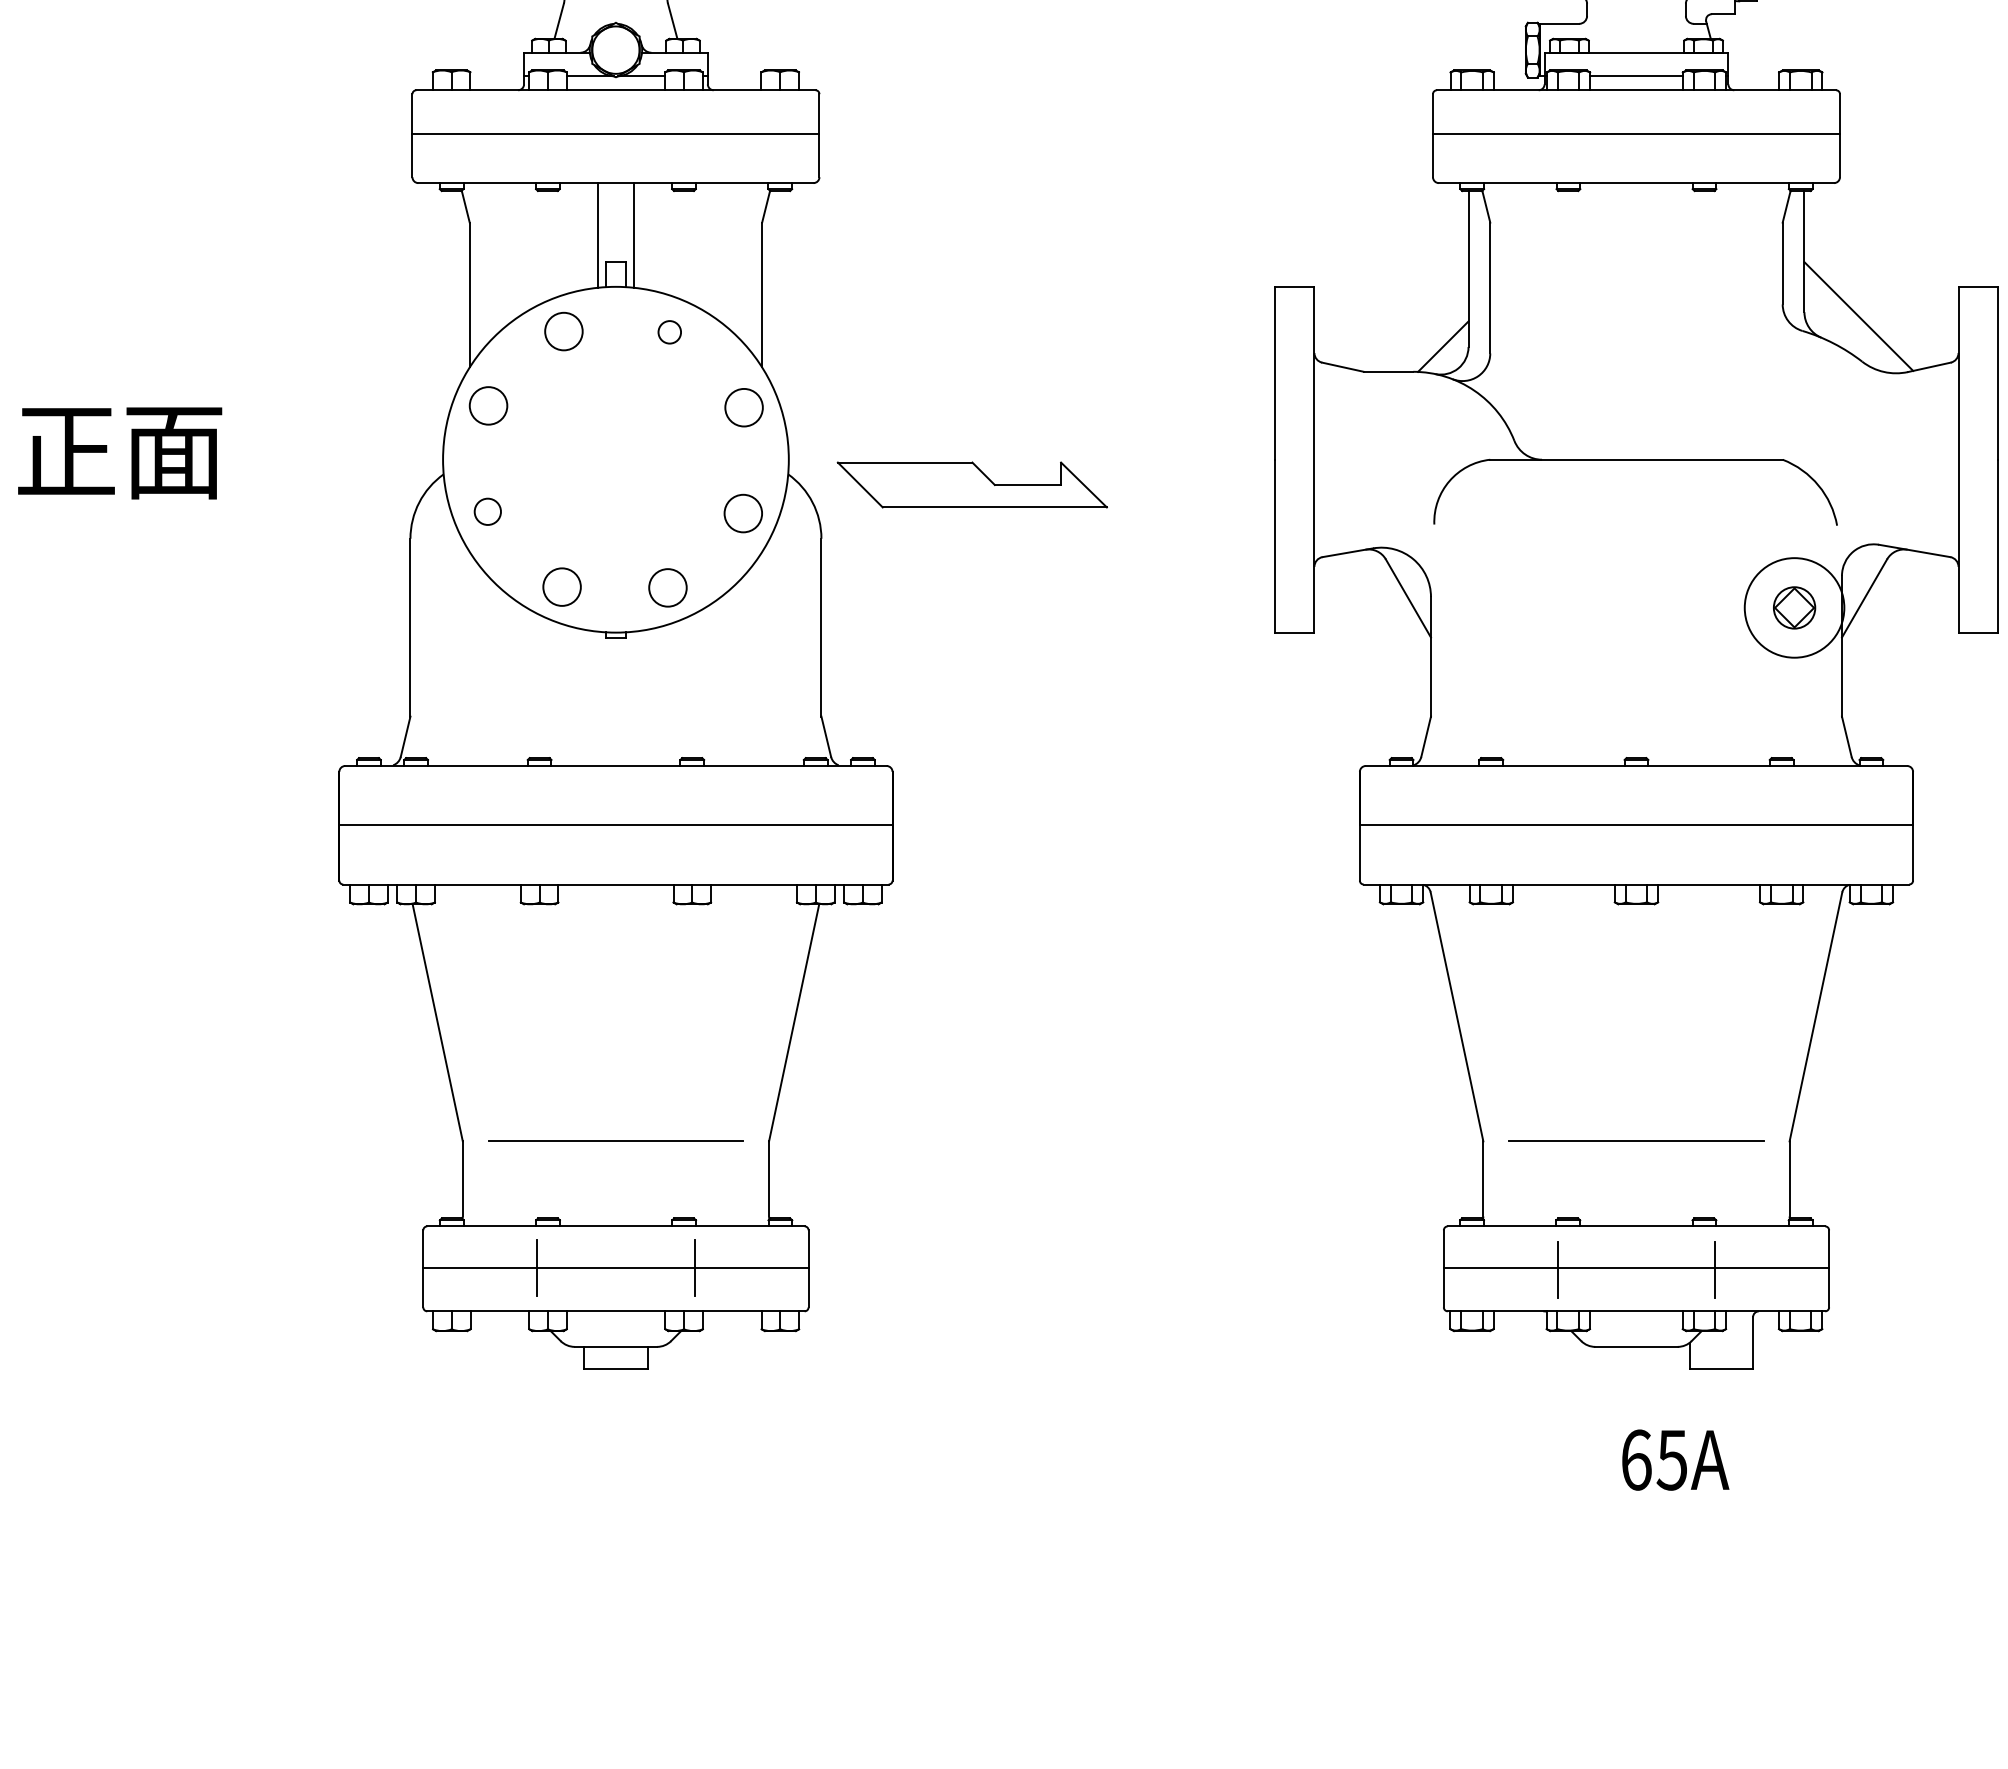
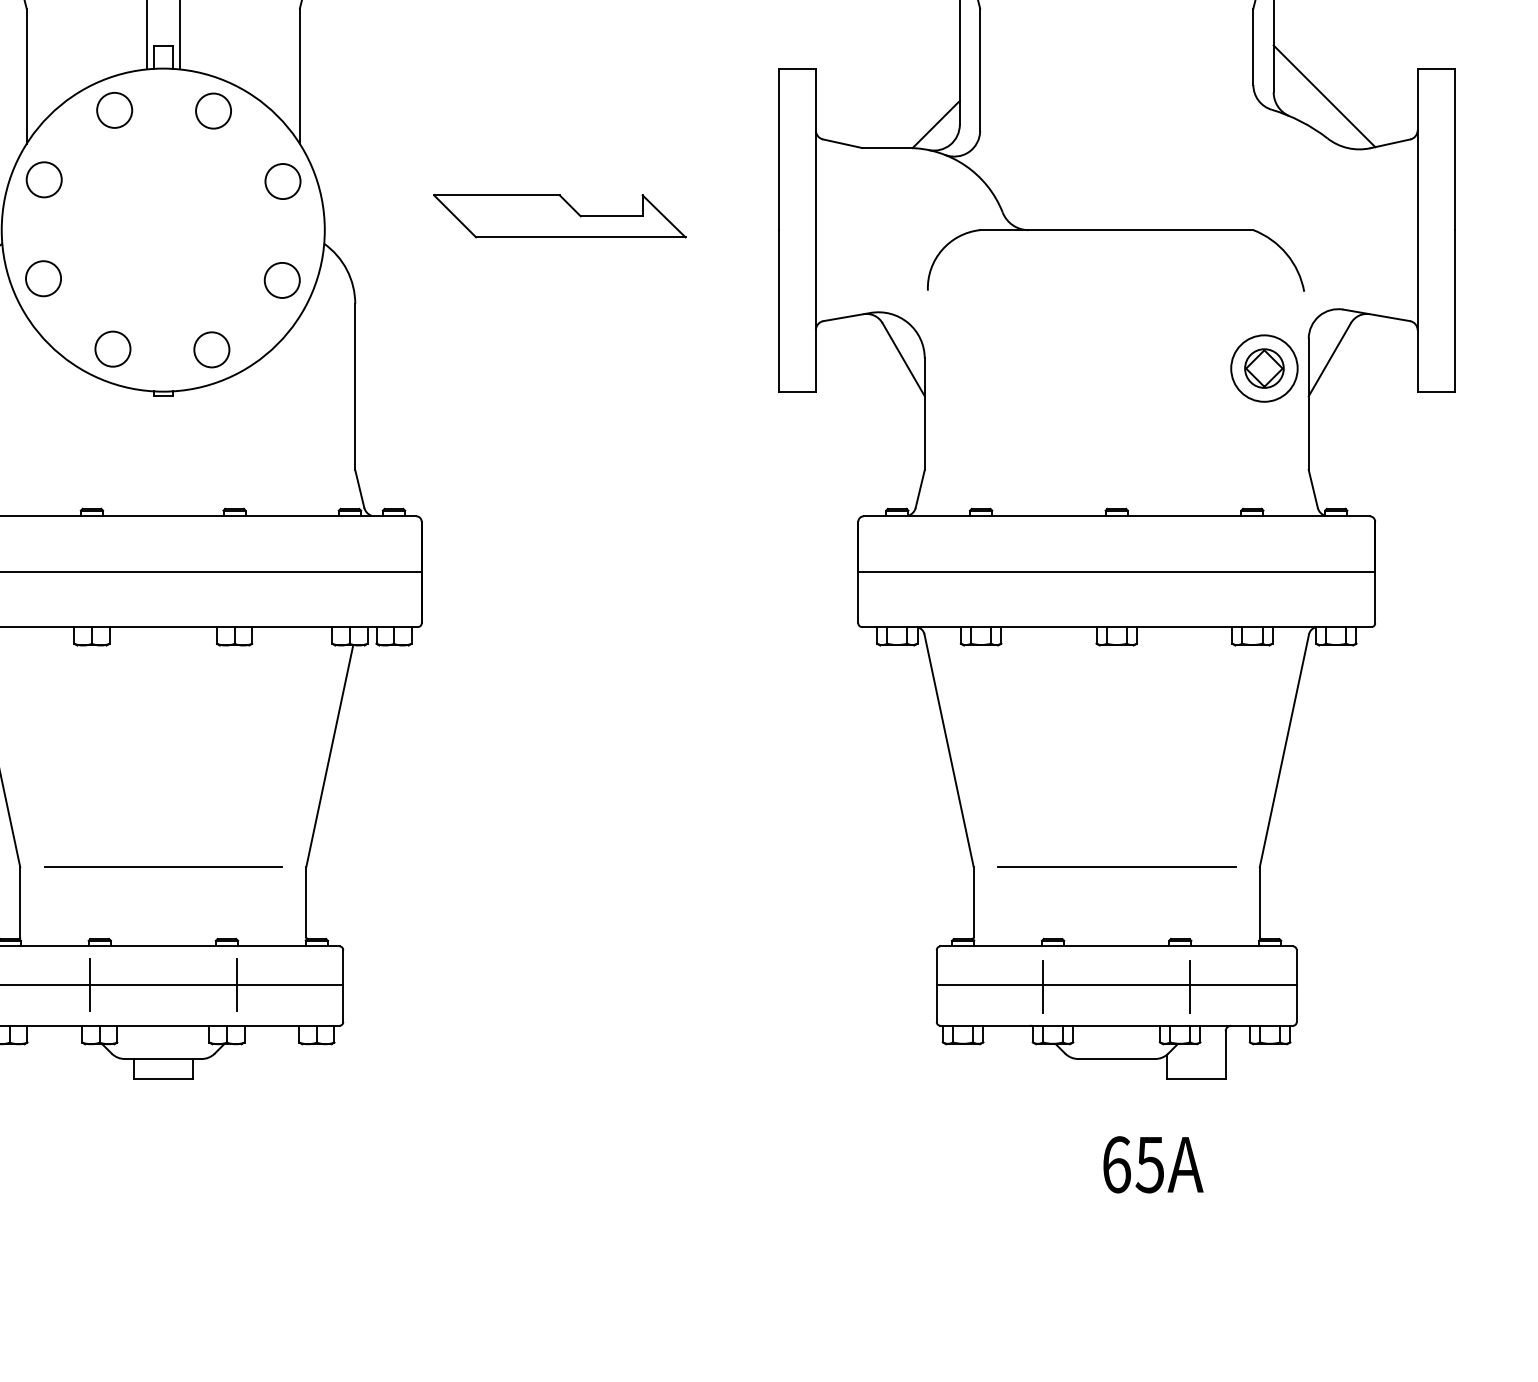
circle: (669, 332) -> (213, 111), size x1.67
part: (971, 484) -> (558, 215), moved
circle: (487, 511) -> (43, 278), size x1.43
circle: (1794, 607) -> (1264, 368), size x0.71

